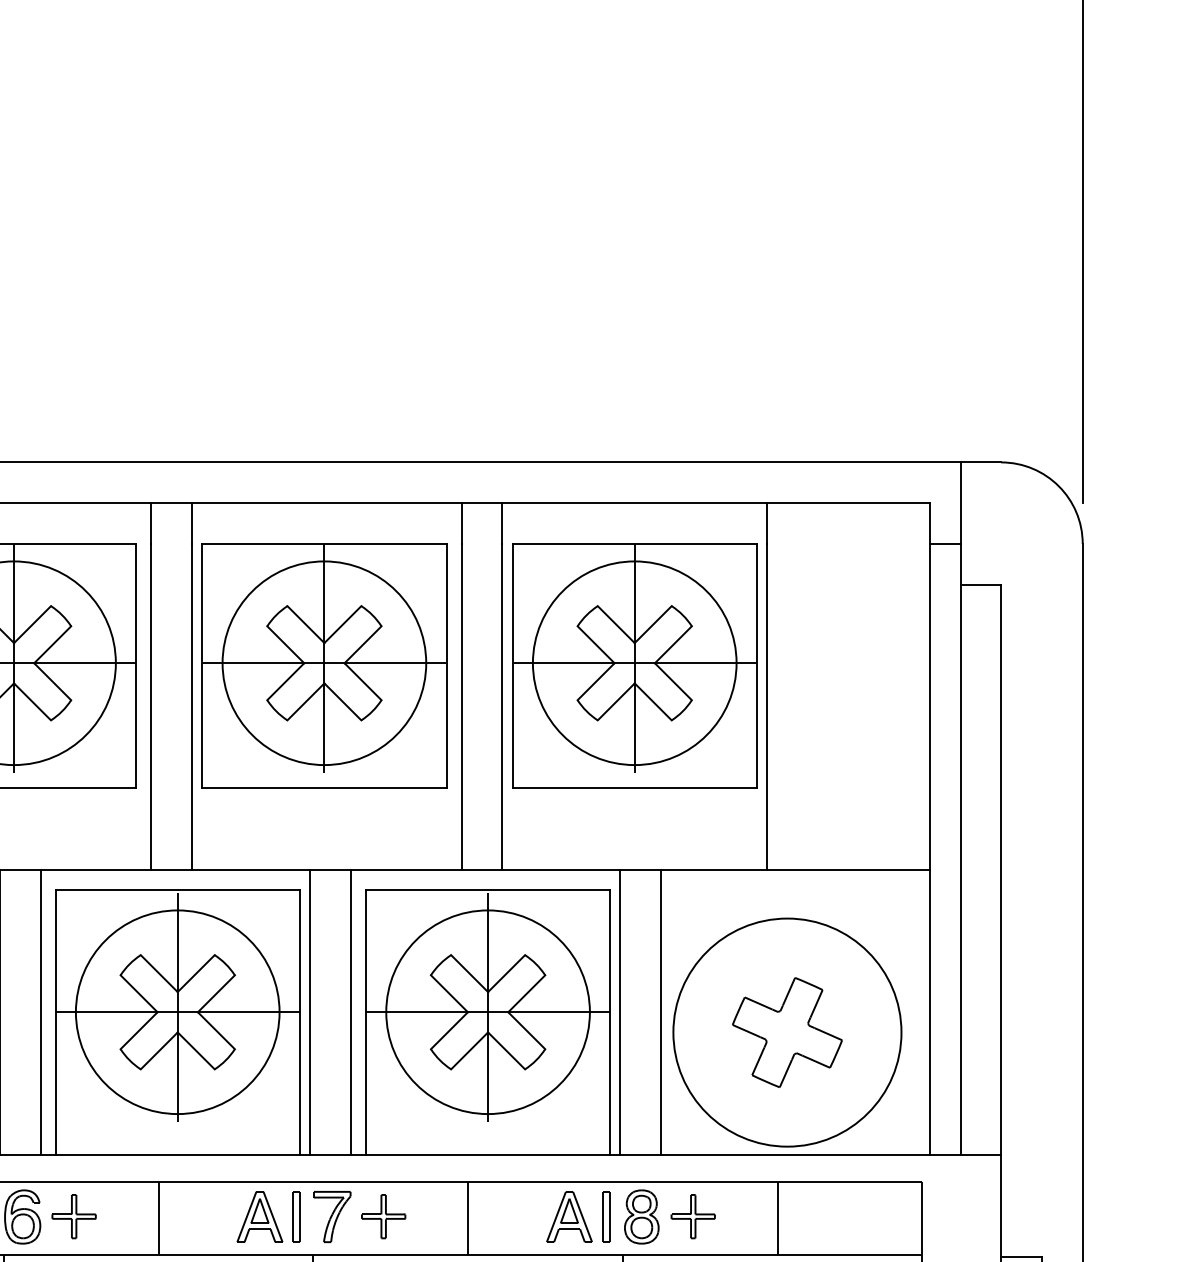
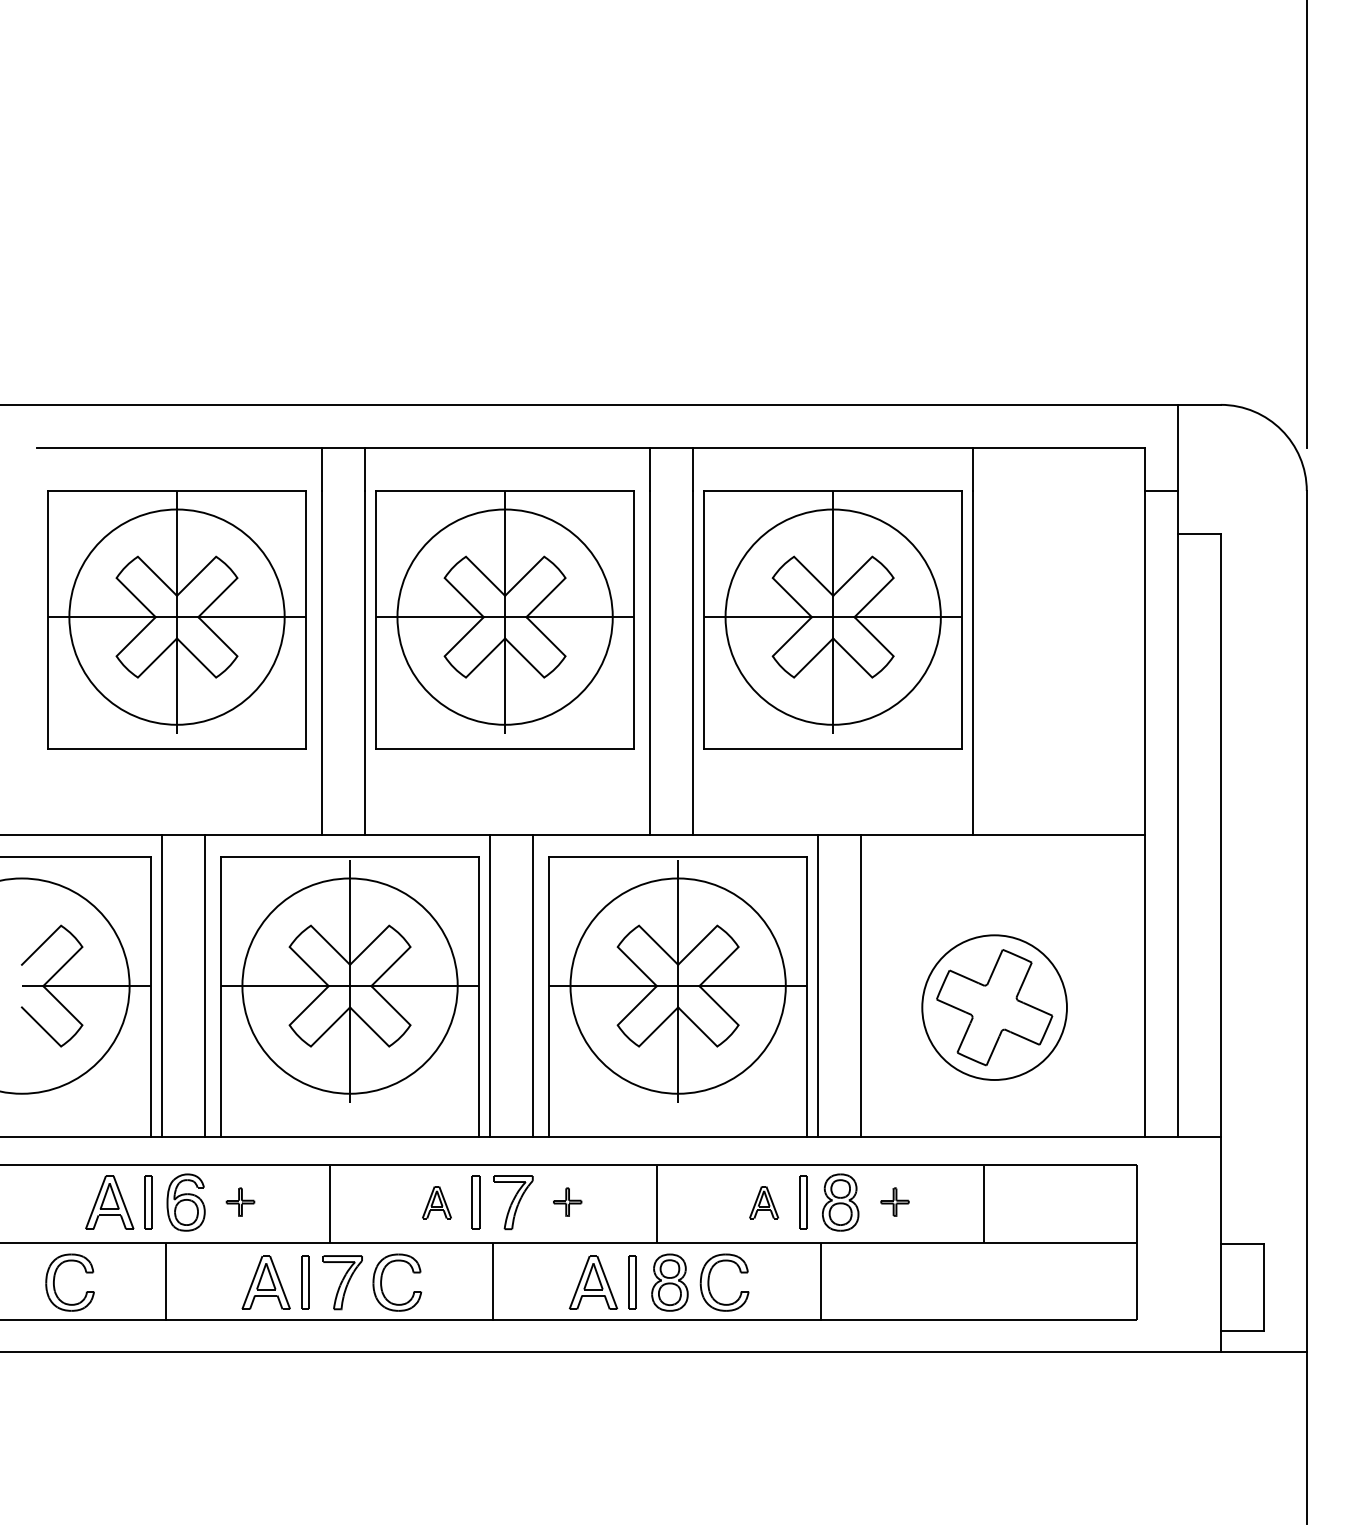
circle: (787, 1032) -> (994, 1007), size x0.6
part: (74, 1215) -> (240, 1201), size x0.6
part: (383, 1215) -> (567, 1201), size x0.6
part: (692, 1215) -> (894, 1201), size x0.6
part: (259, 1216) -> (436, 1202), size x0.6
part: (568, 1216) -> (763, 1202), size x0.6

